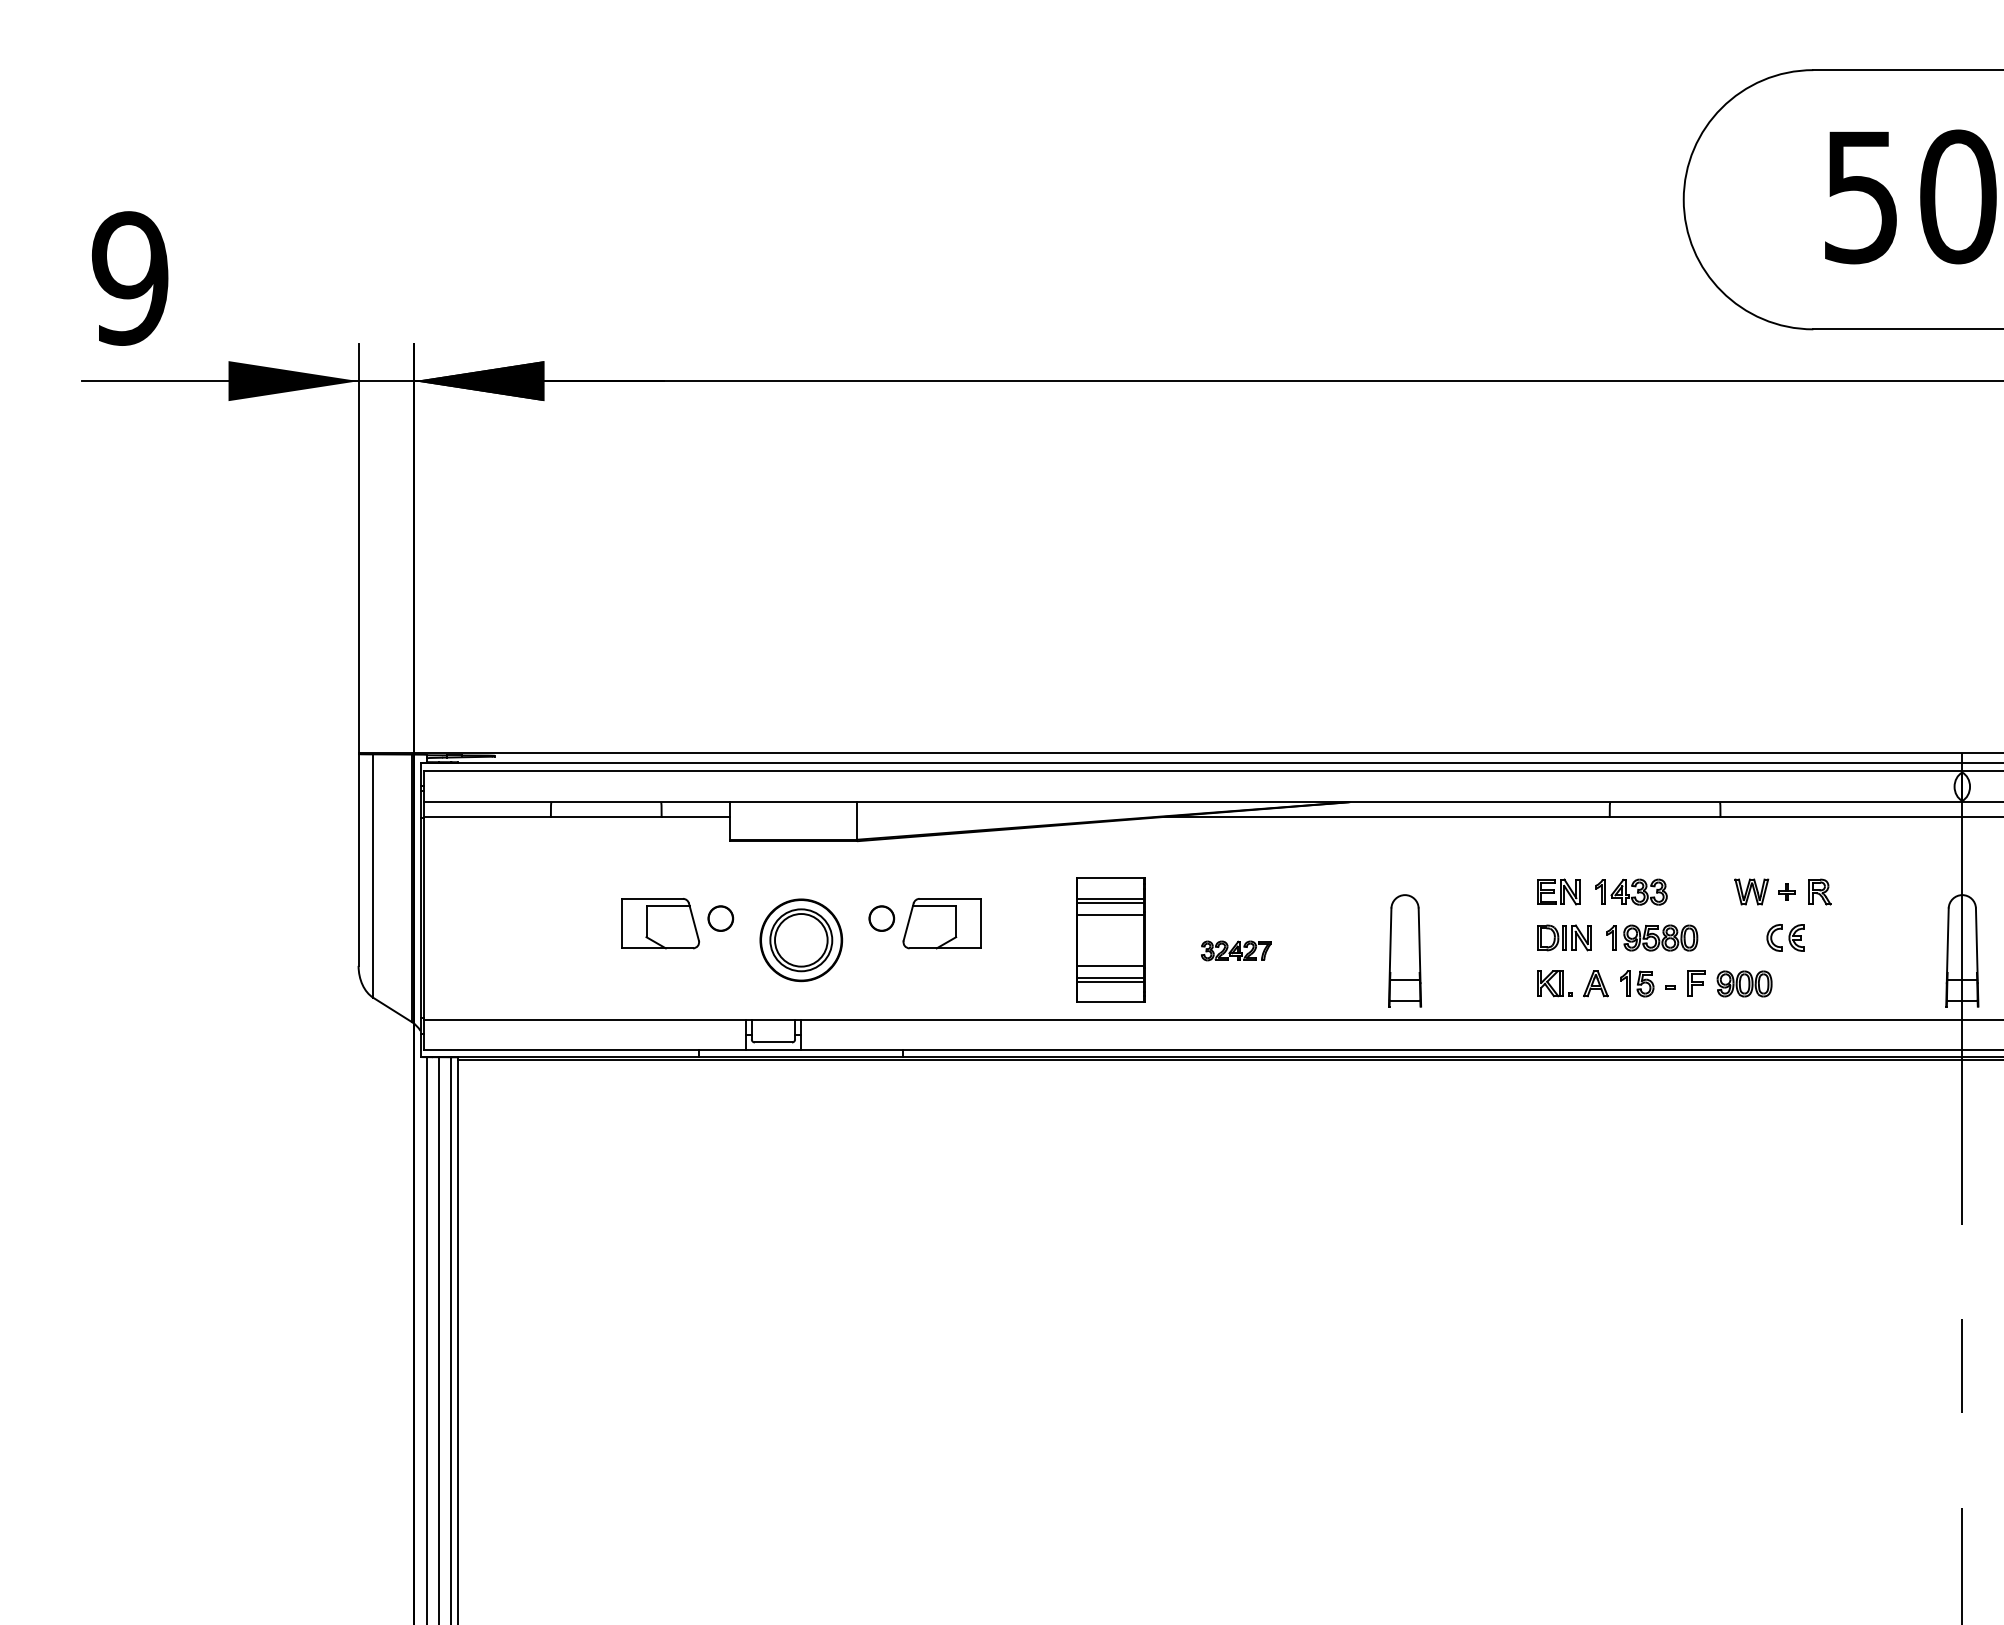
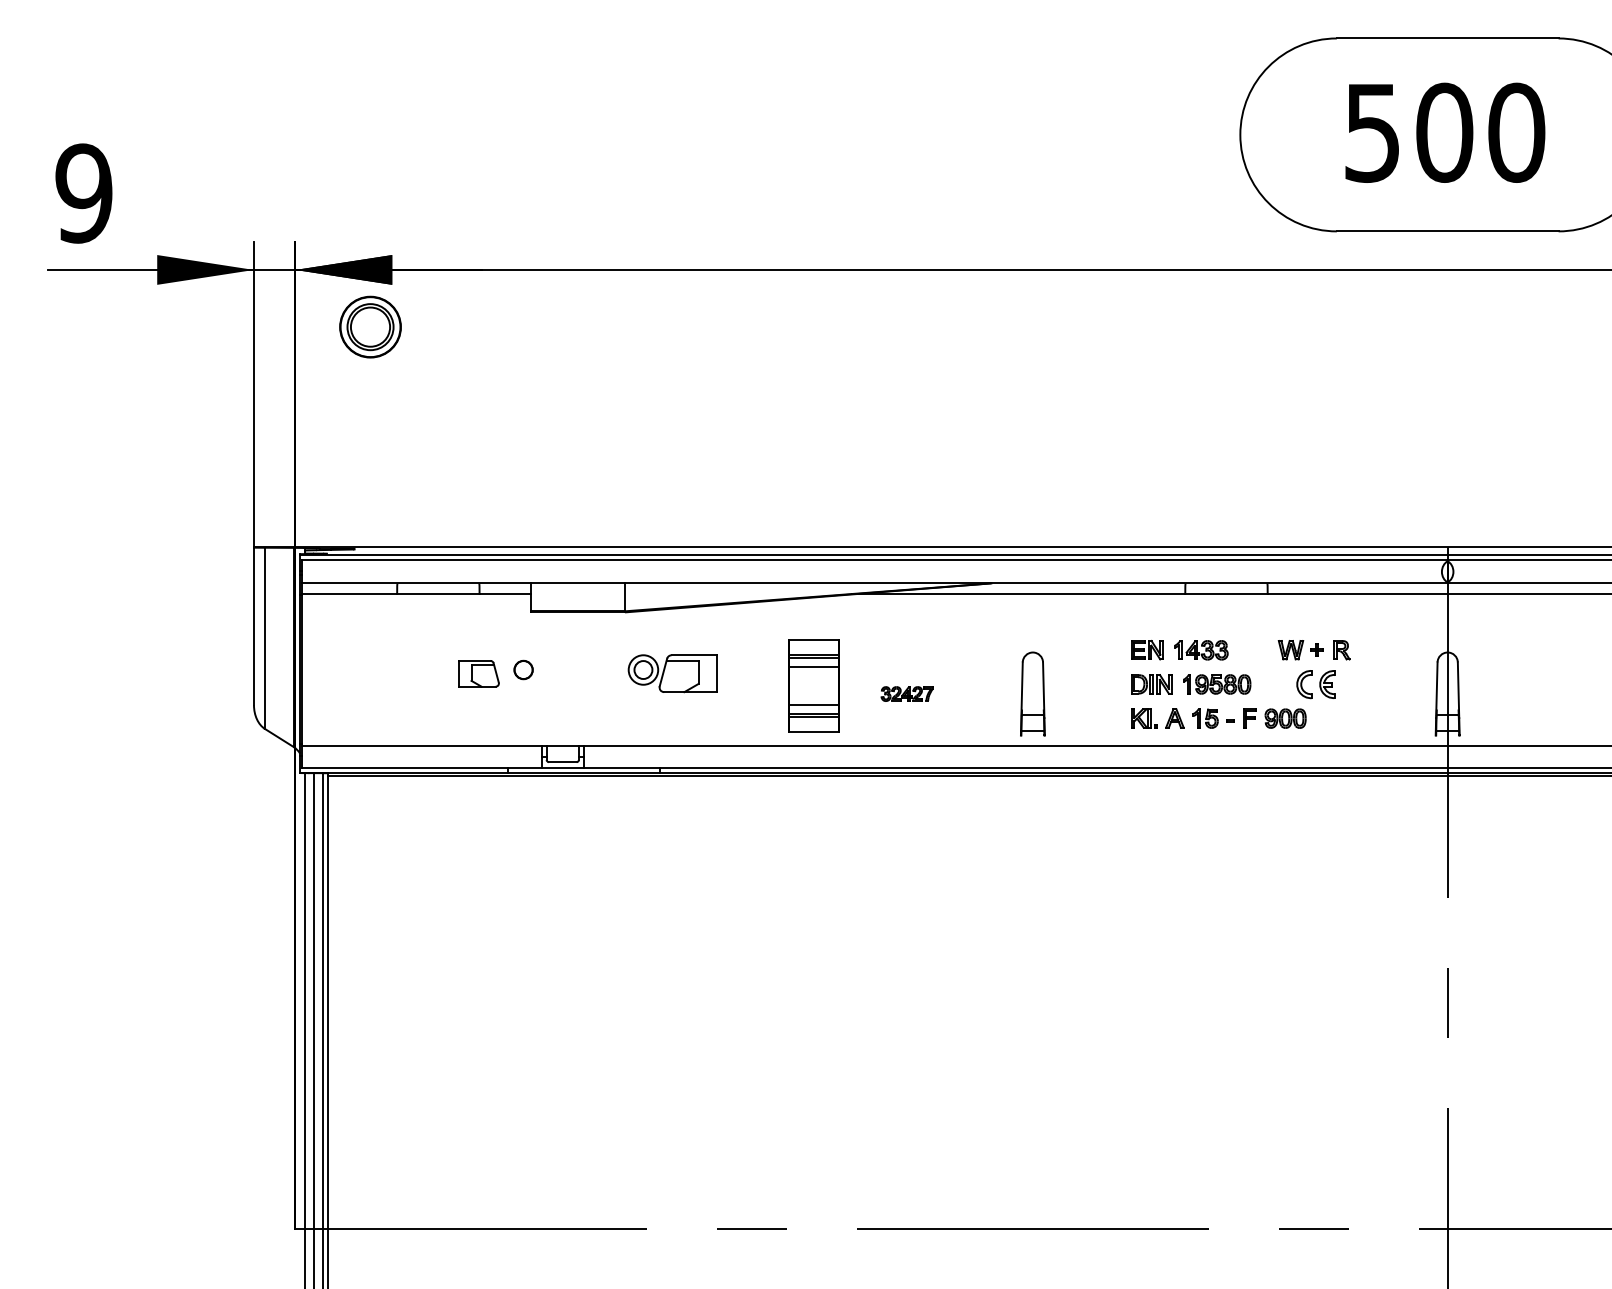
circle: (881, 917) -> (643, 669), size x1.6
part: (660, 923) -> (478, 673), size x0.7
part: (1784, 936) -> (1315, 683), size x1.4
part: (801, 939) -> (370, 326), moved

